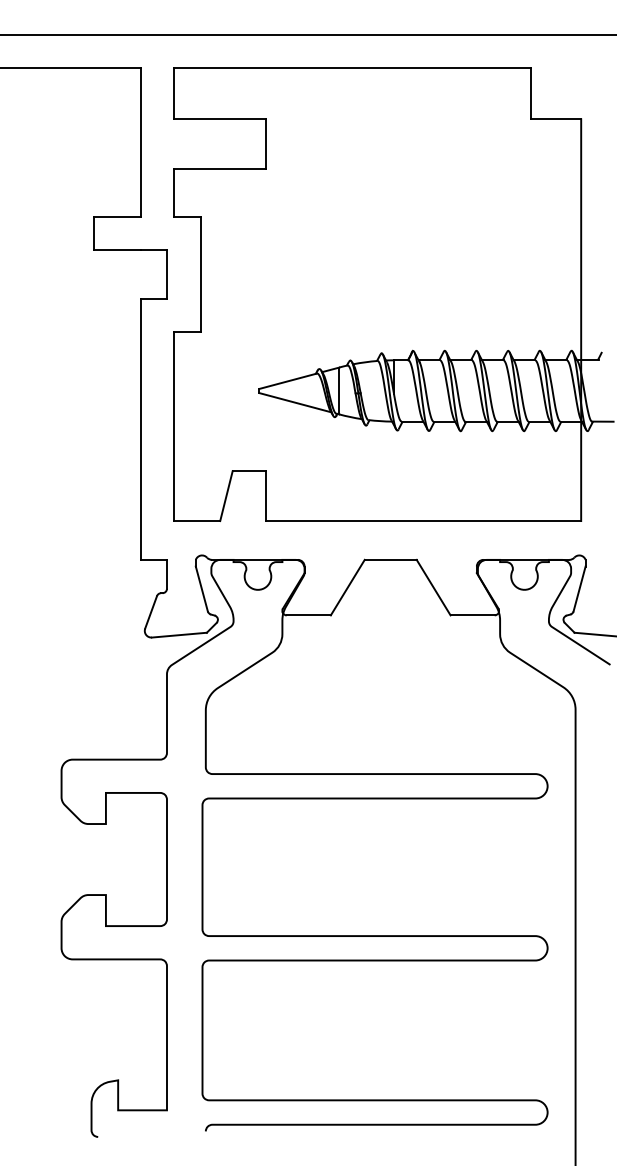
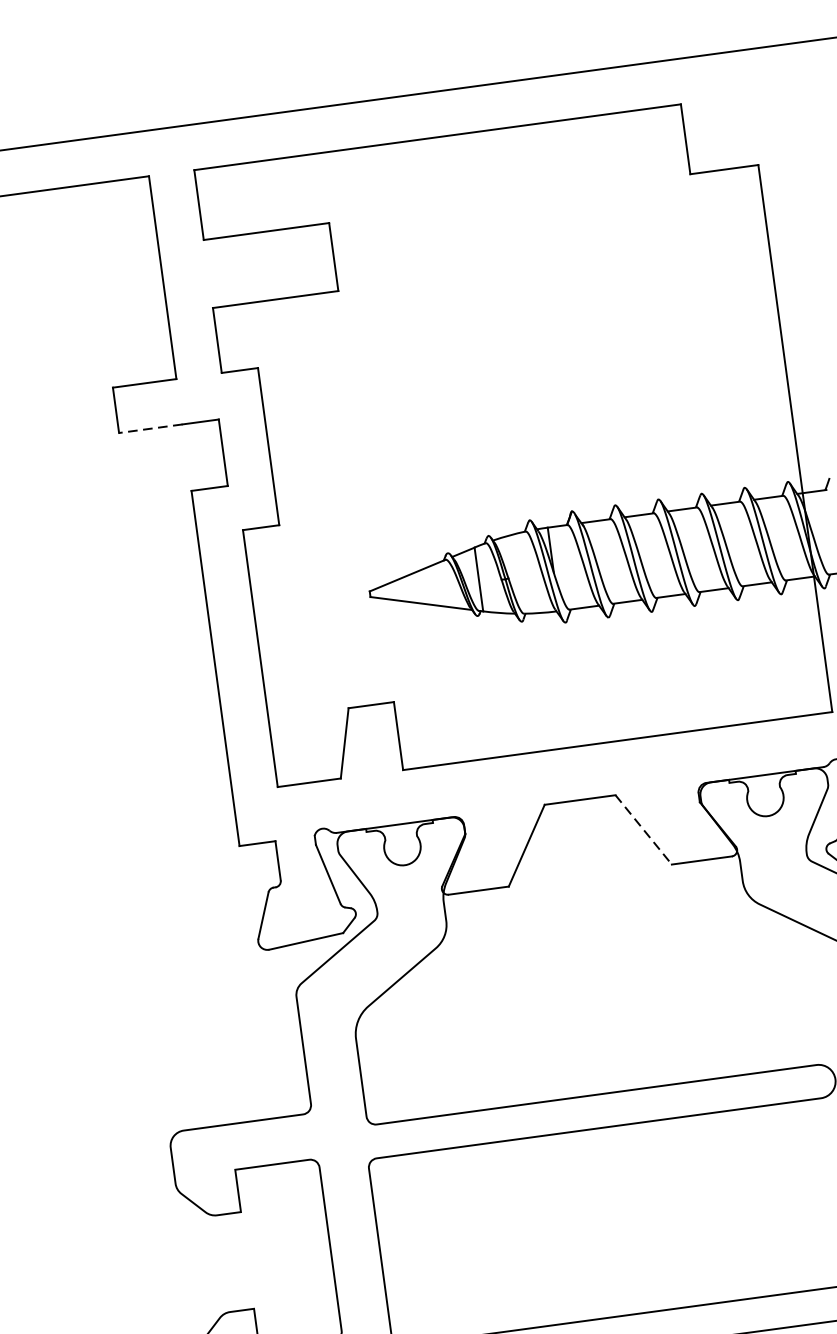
line: (116, 250) -> (149, 429), solid -> dashed
line: (433, 587) -> (643, 829), solid -> dashed

